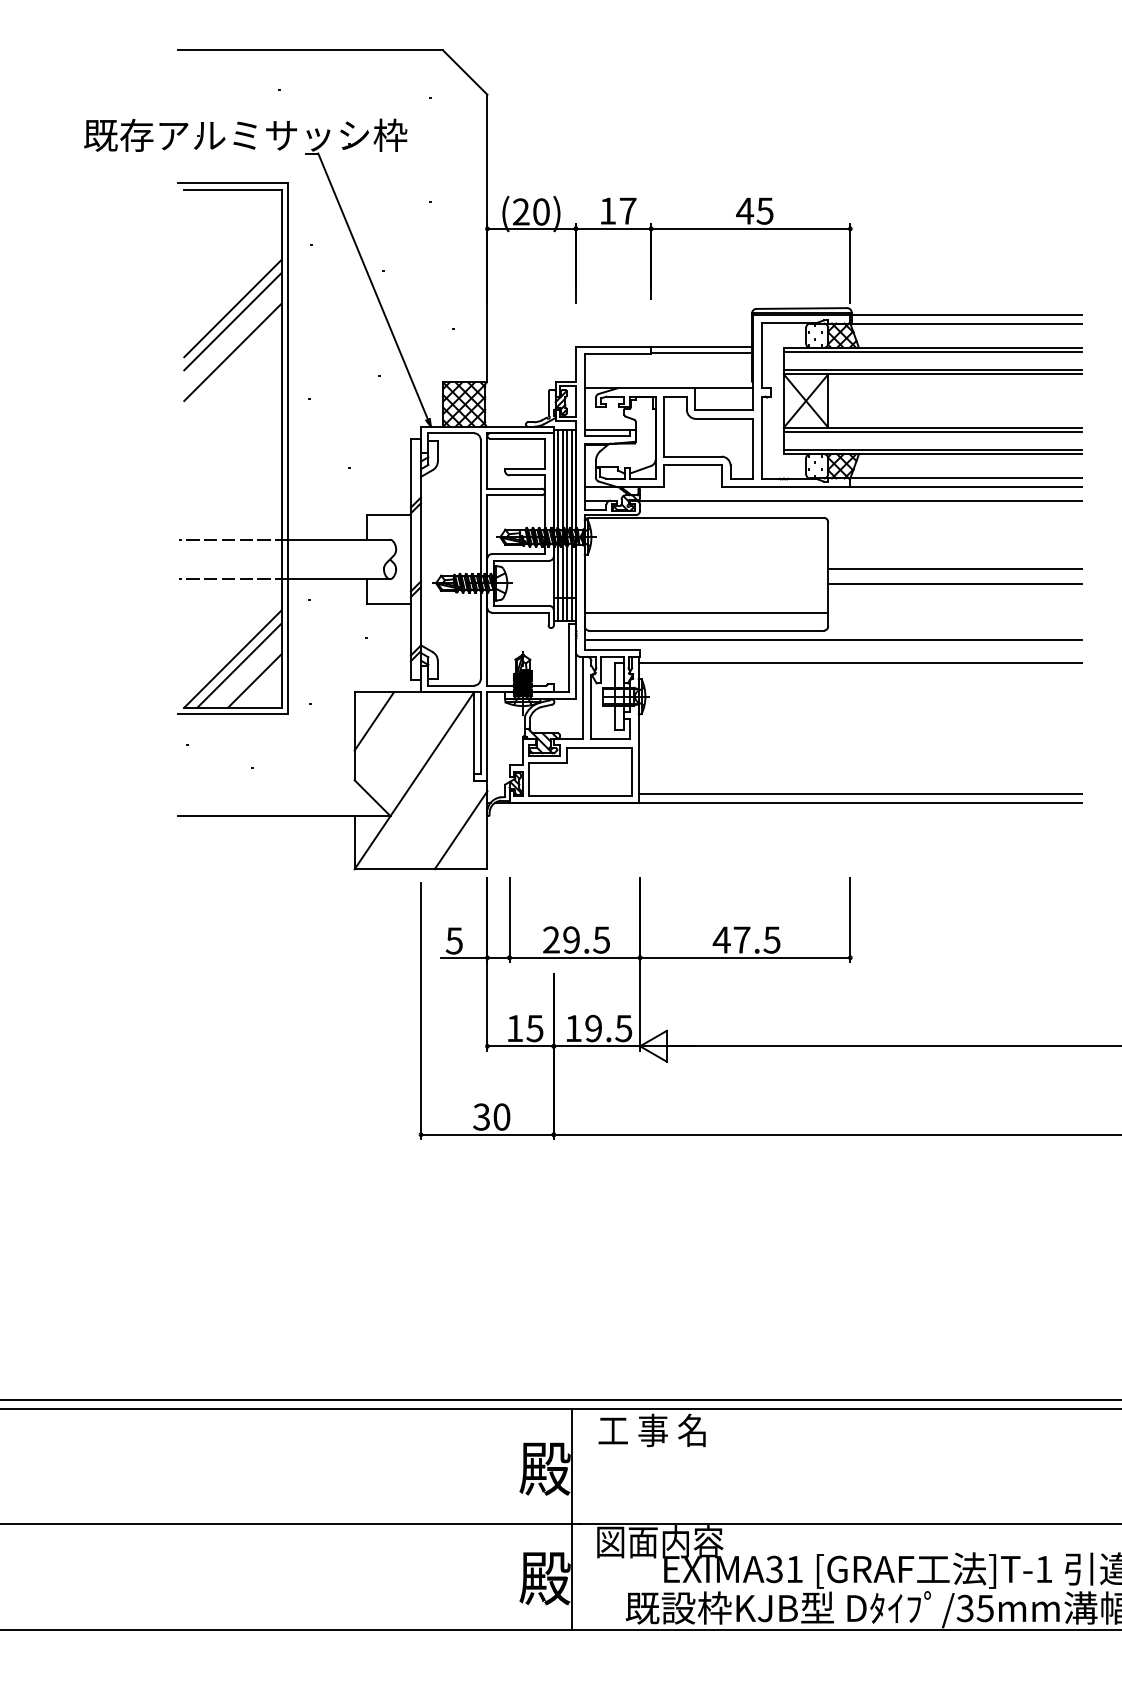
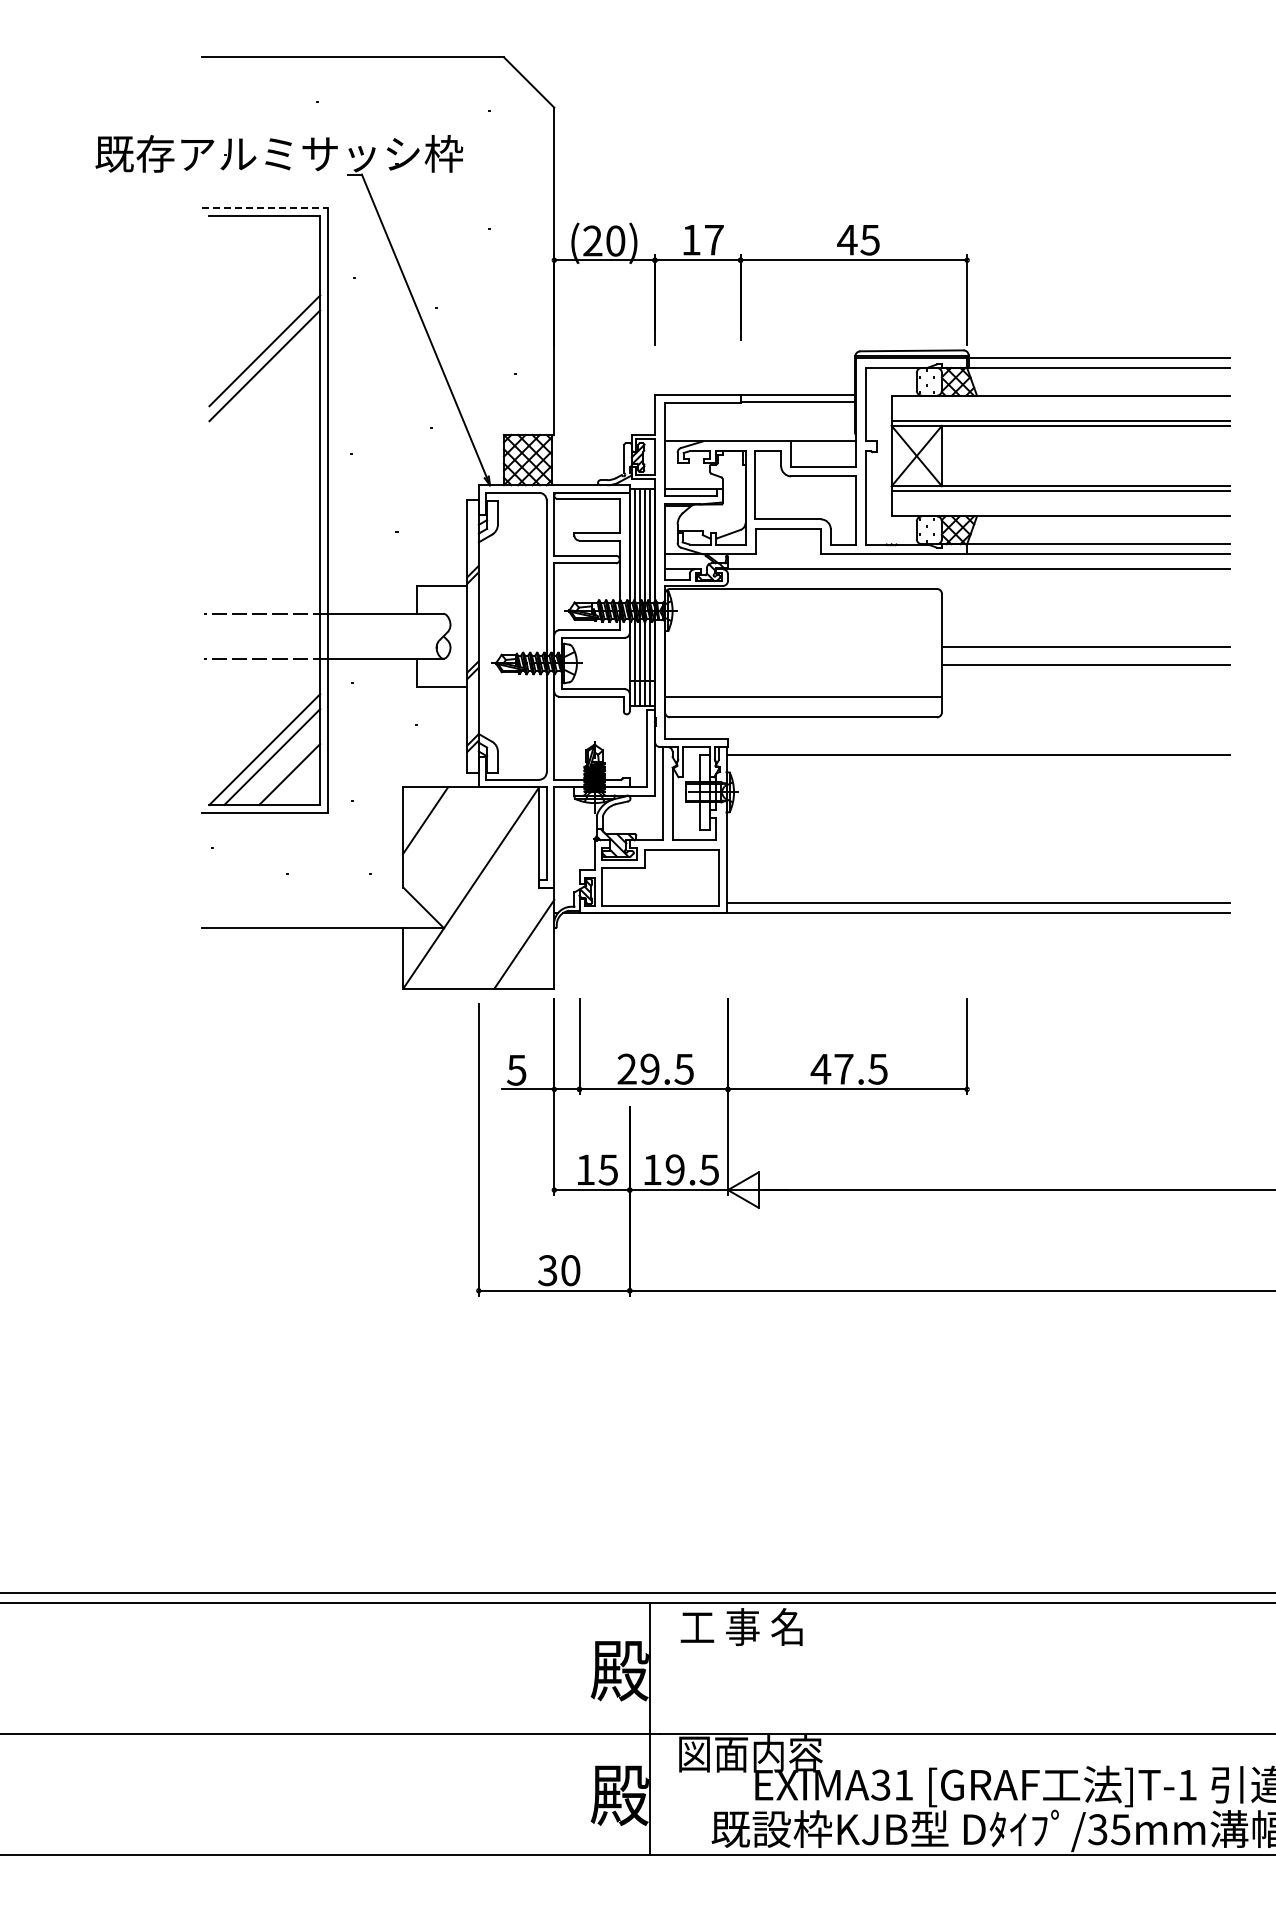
line: (232, 183) -> (264, 208), solid -> dashed
line: (232, 352) -> (264, 400), removed
line: (932, 352) -> (1060, 400), removed
line: (932, 449) -> (1060, 511), removed
line: (833, 639) -> (947, 727), removed

